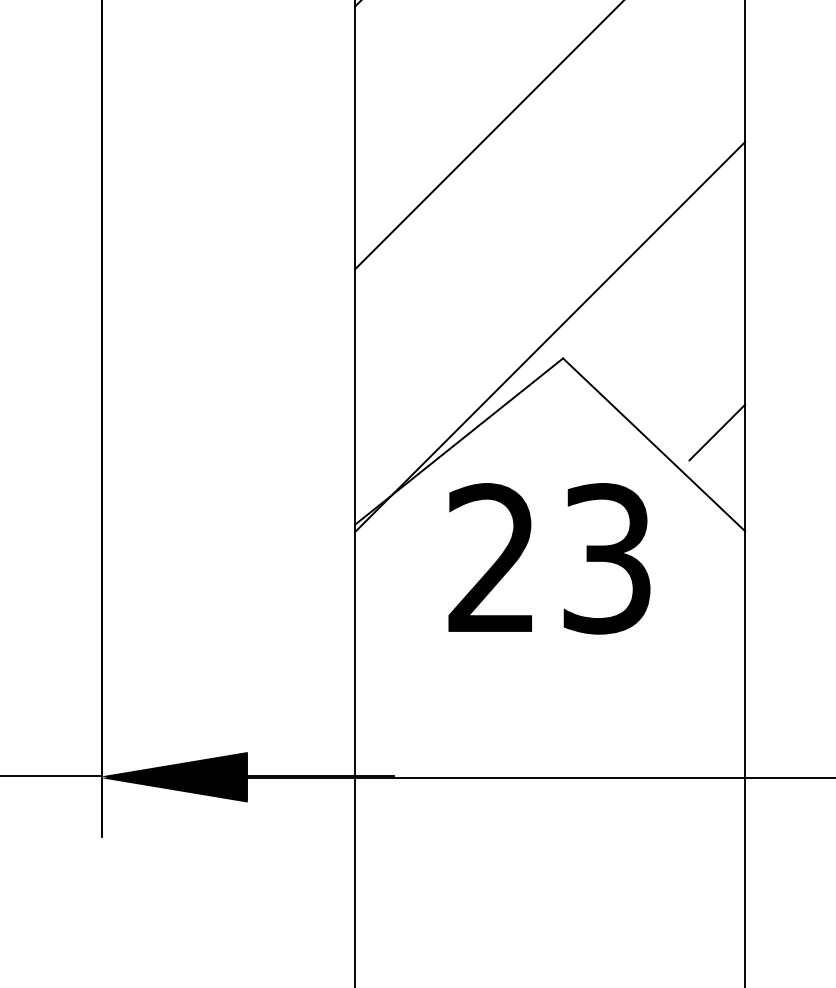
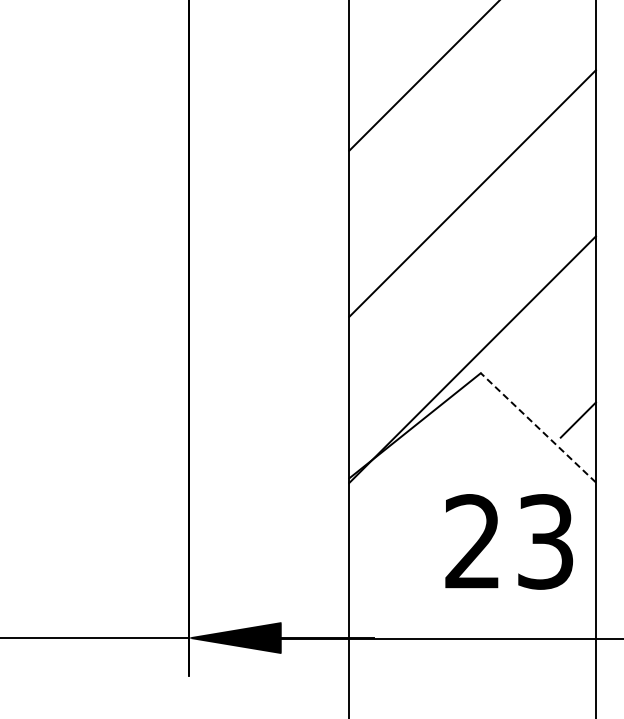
line: (654, 444) -> (538, 427), solid -> dashed
text: (548, 558) -> (508, 541), moved

